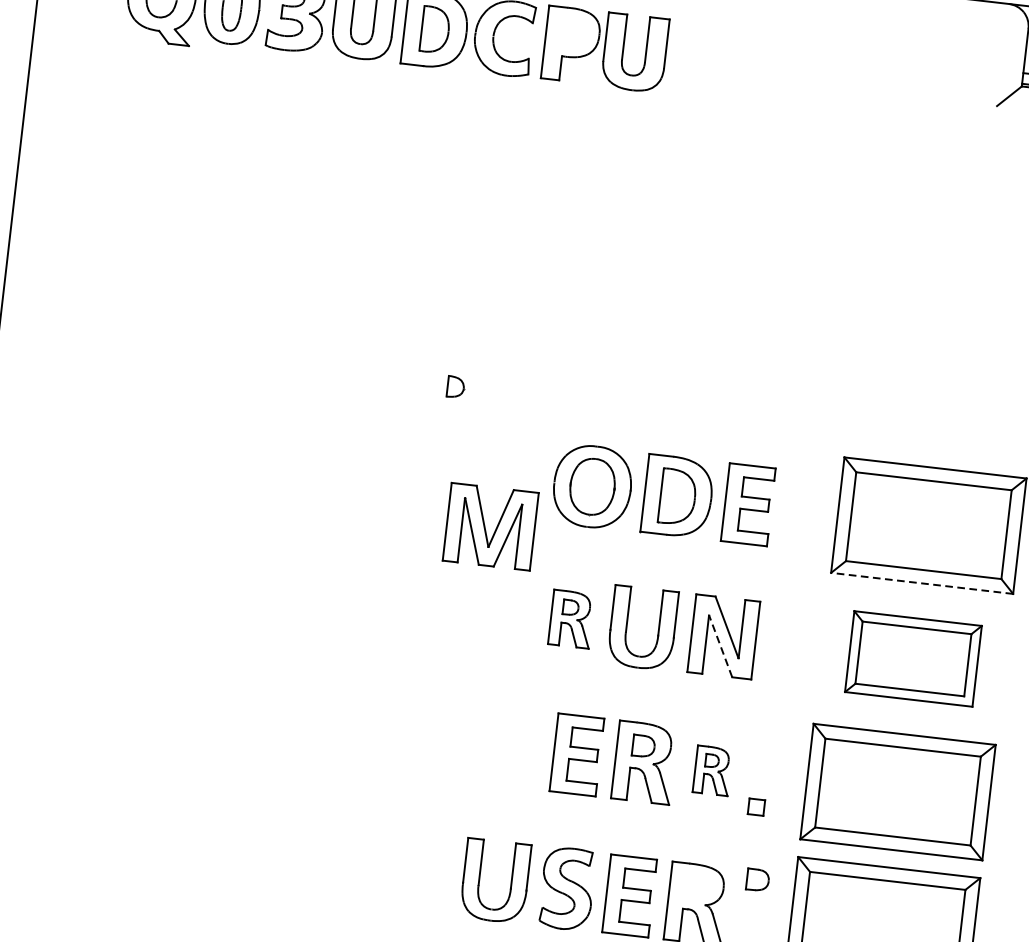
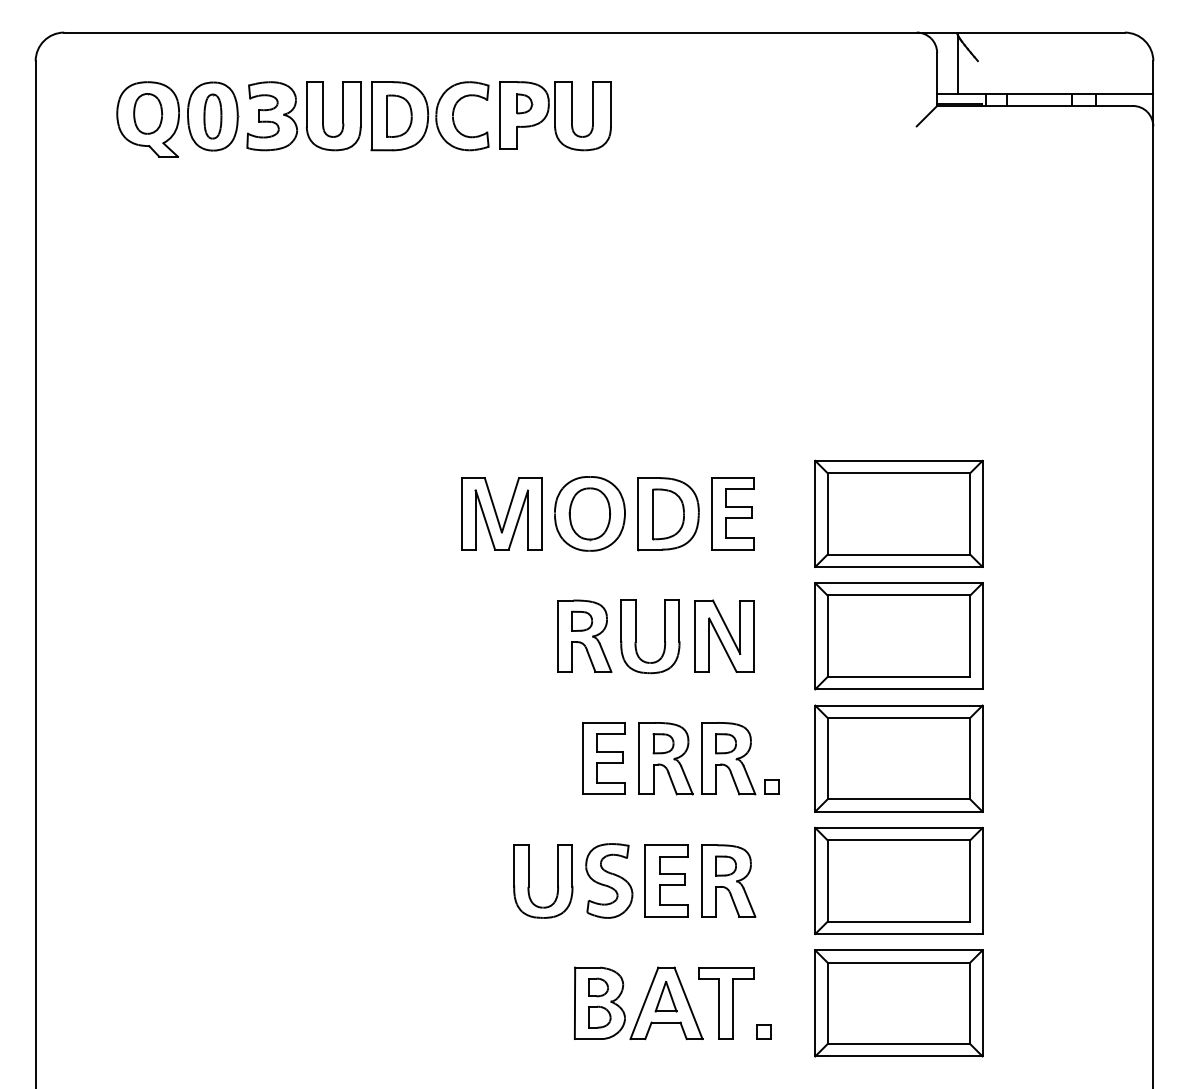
part: (455, 386) -> (524, 103), moved
part: (490, 526) -> (501, 513), moved
line: (921, 582) -> (898, 566), dashed -> solid
part: (571, 618) -> (584, 635), size x1.43
line: (720, 645) -> (722, 644), dashed -> solid
part: (912, 659) -> (898, 636), size x1.43
part: (712, 770) -> (728, 758), size x1.67
part: (757, 879) -> (725, 865), moved

